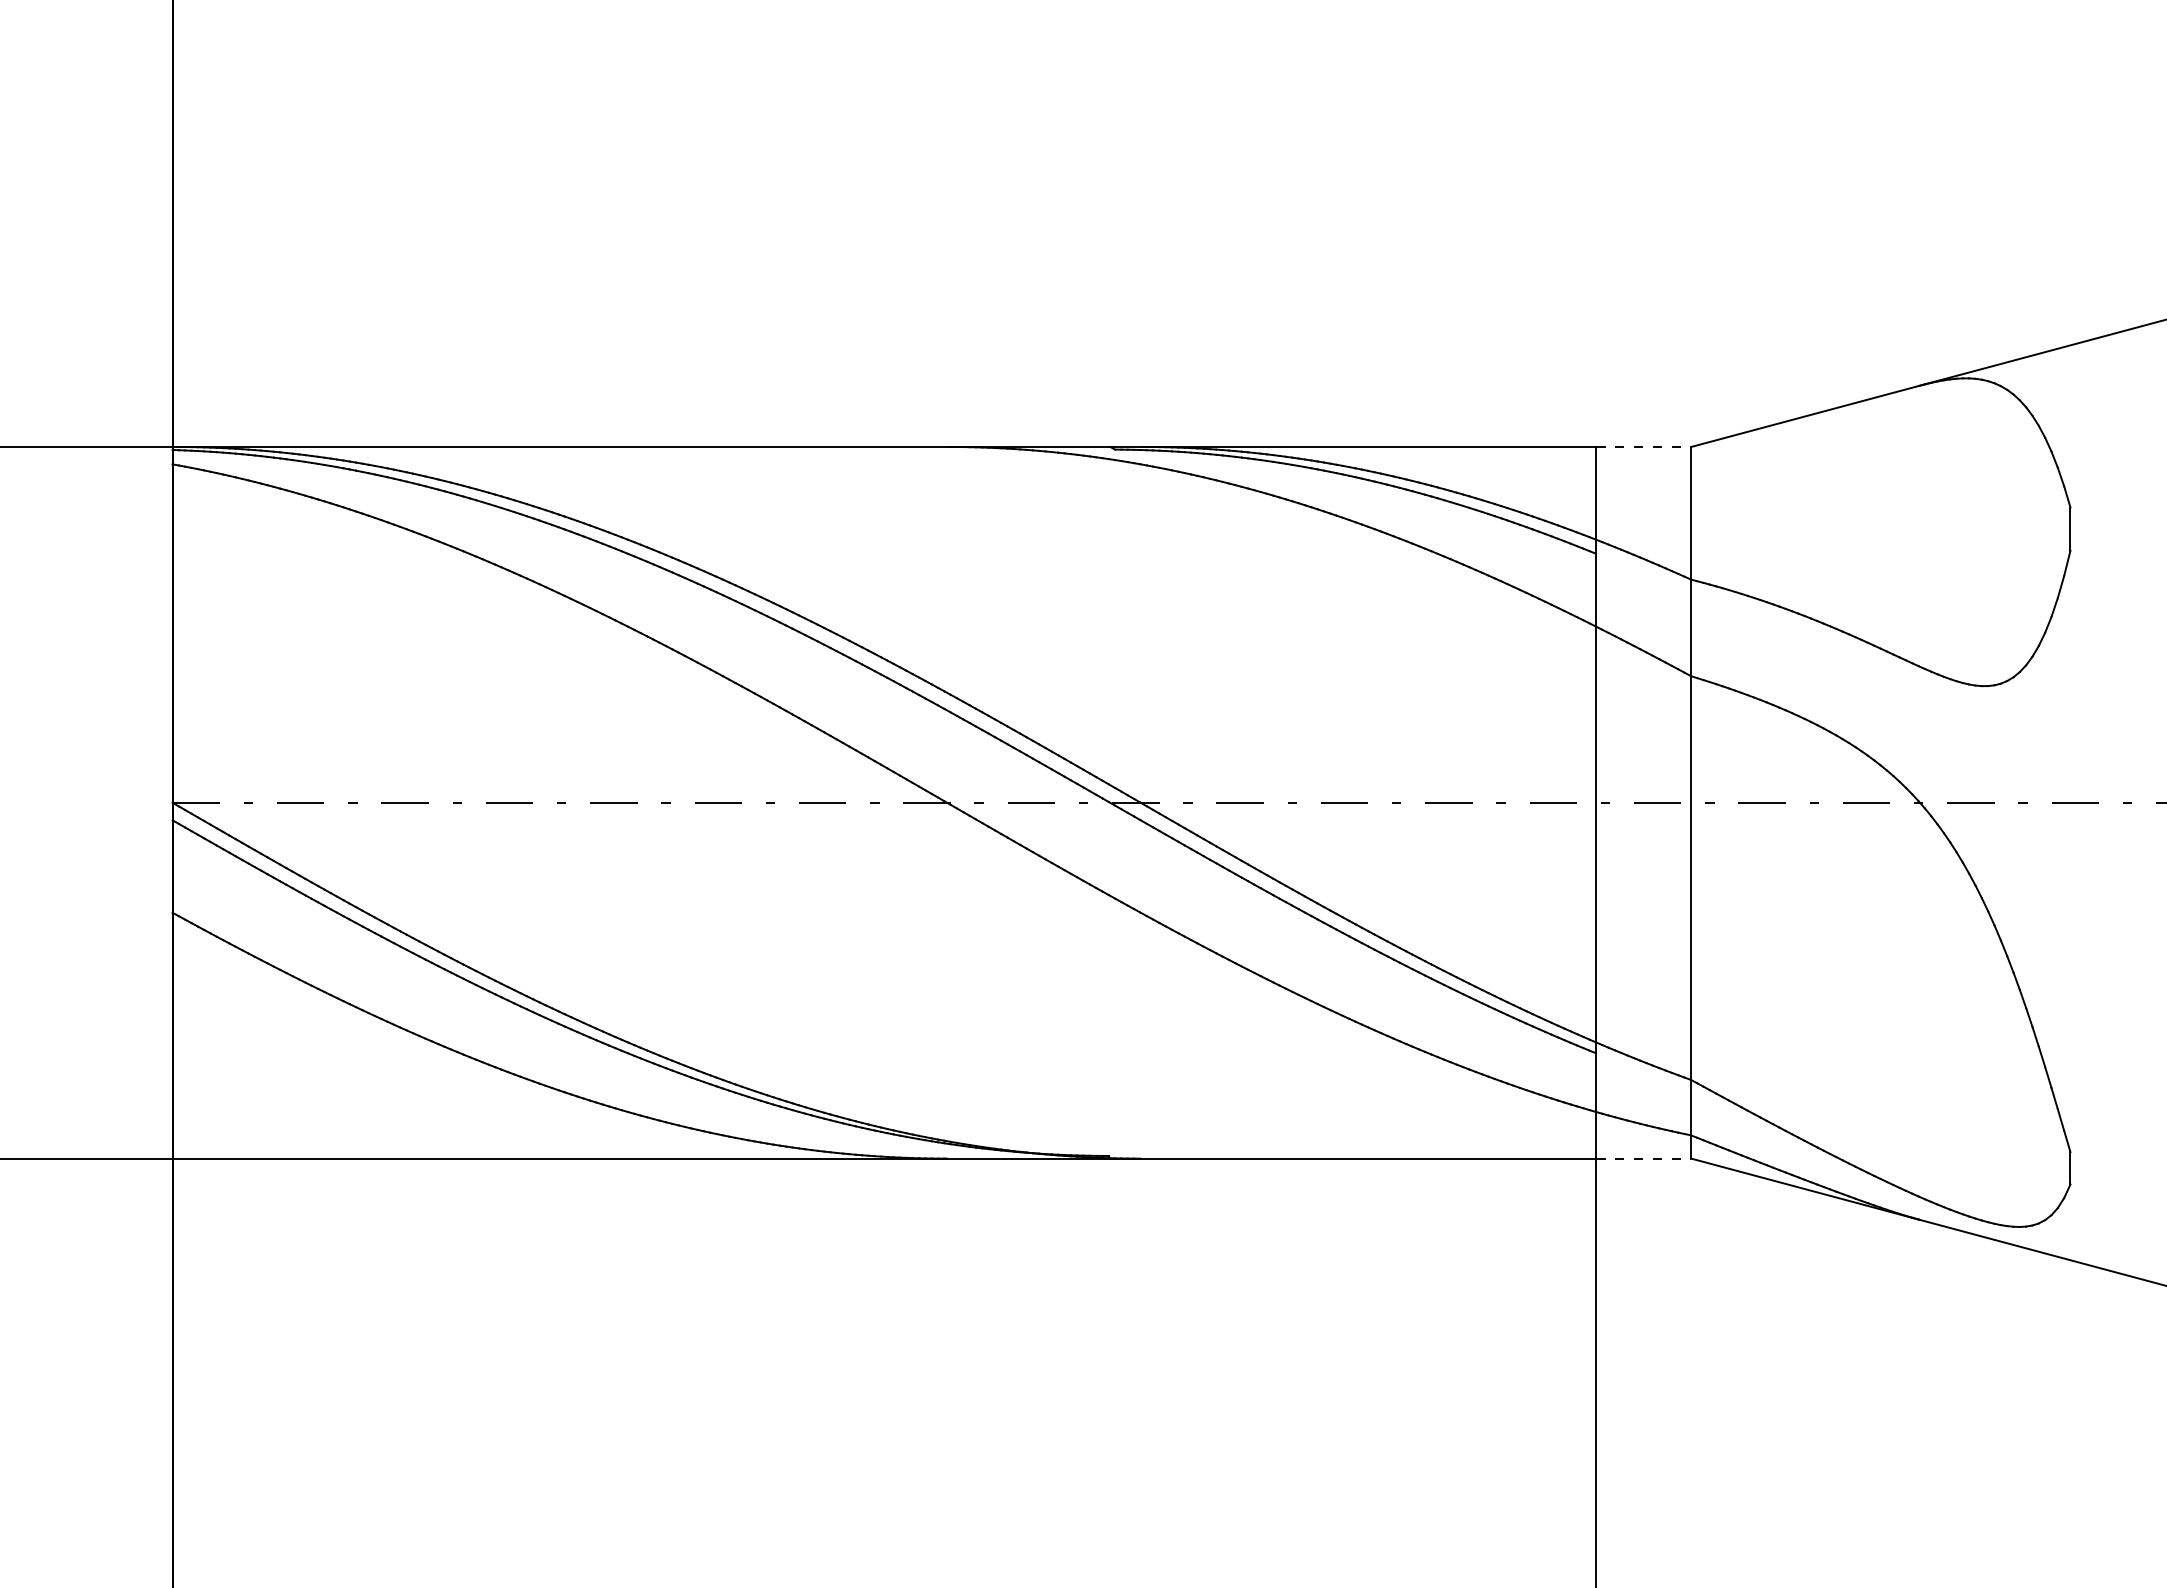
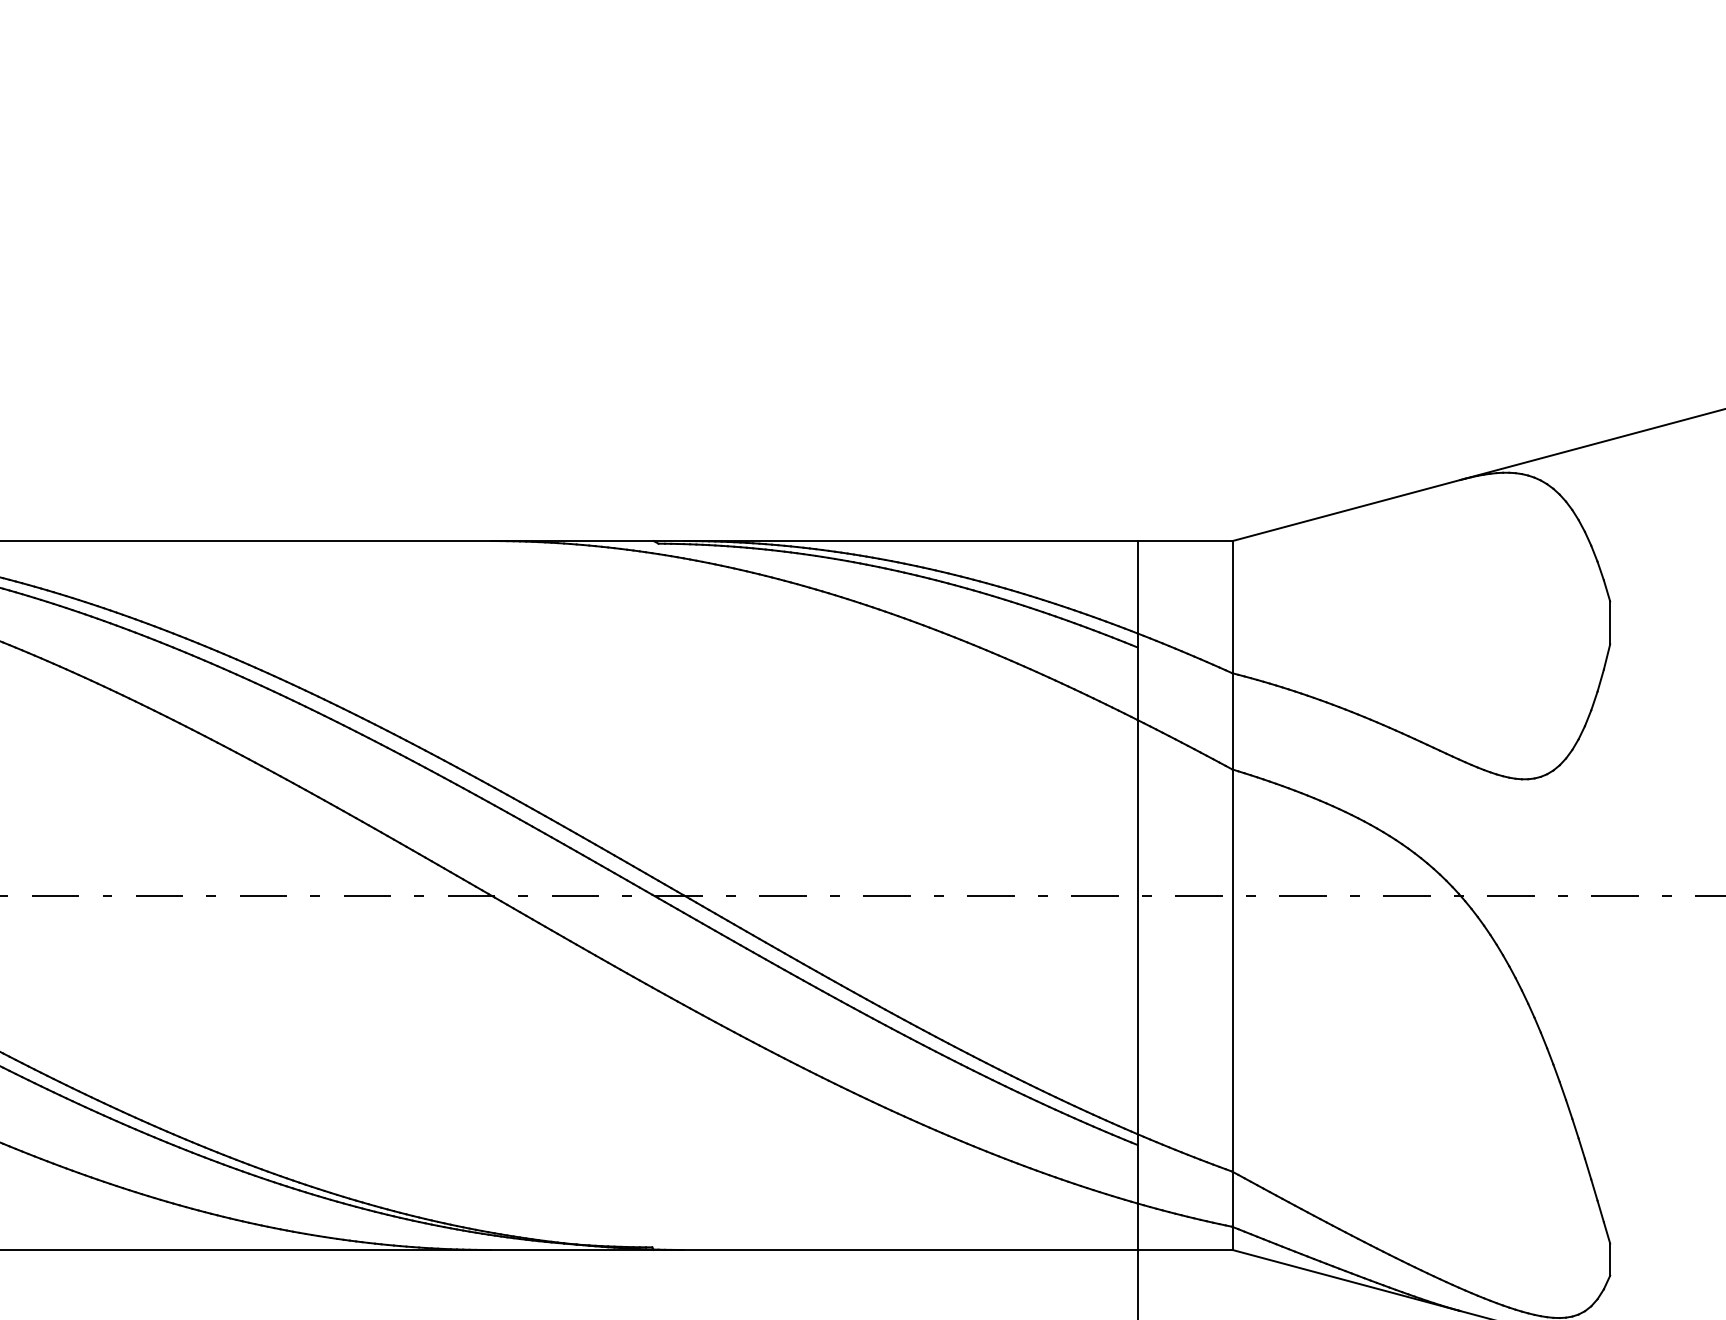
line: (1643, 446) -> (1184, 540), dashed -> solid
line: (1643, 1158) -> (1184, 1249), dashed -> solid

